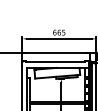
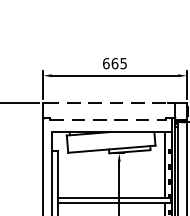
line: (55, 53) -> (107, 104), solid -> dashed
line: (55, 61) -> (107, 119), solid -> dashed

